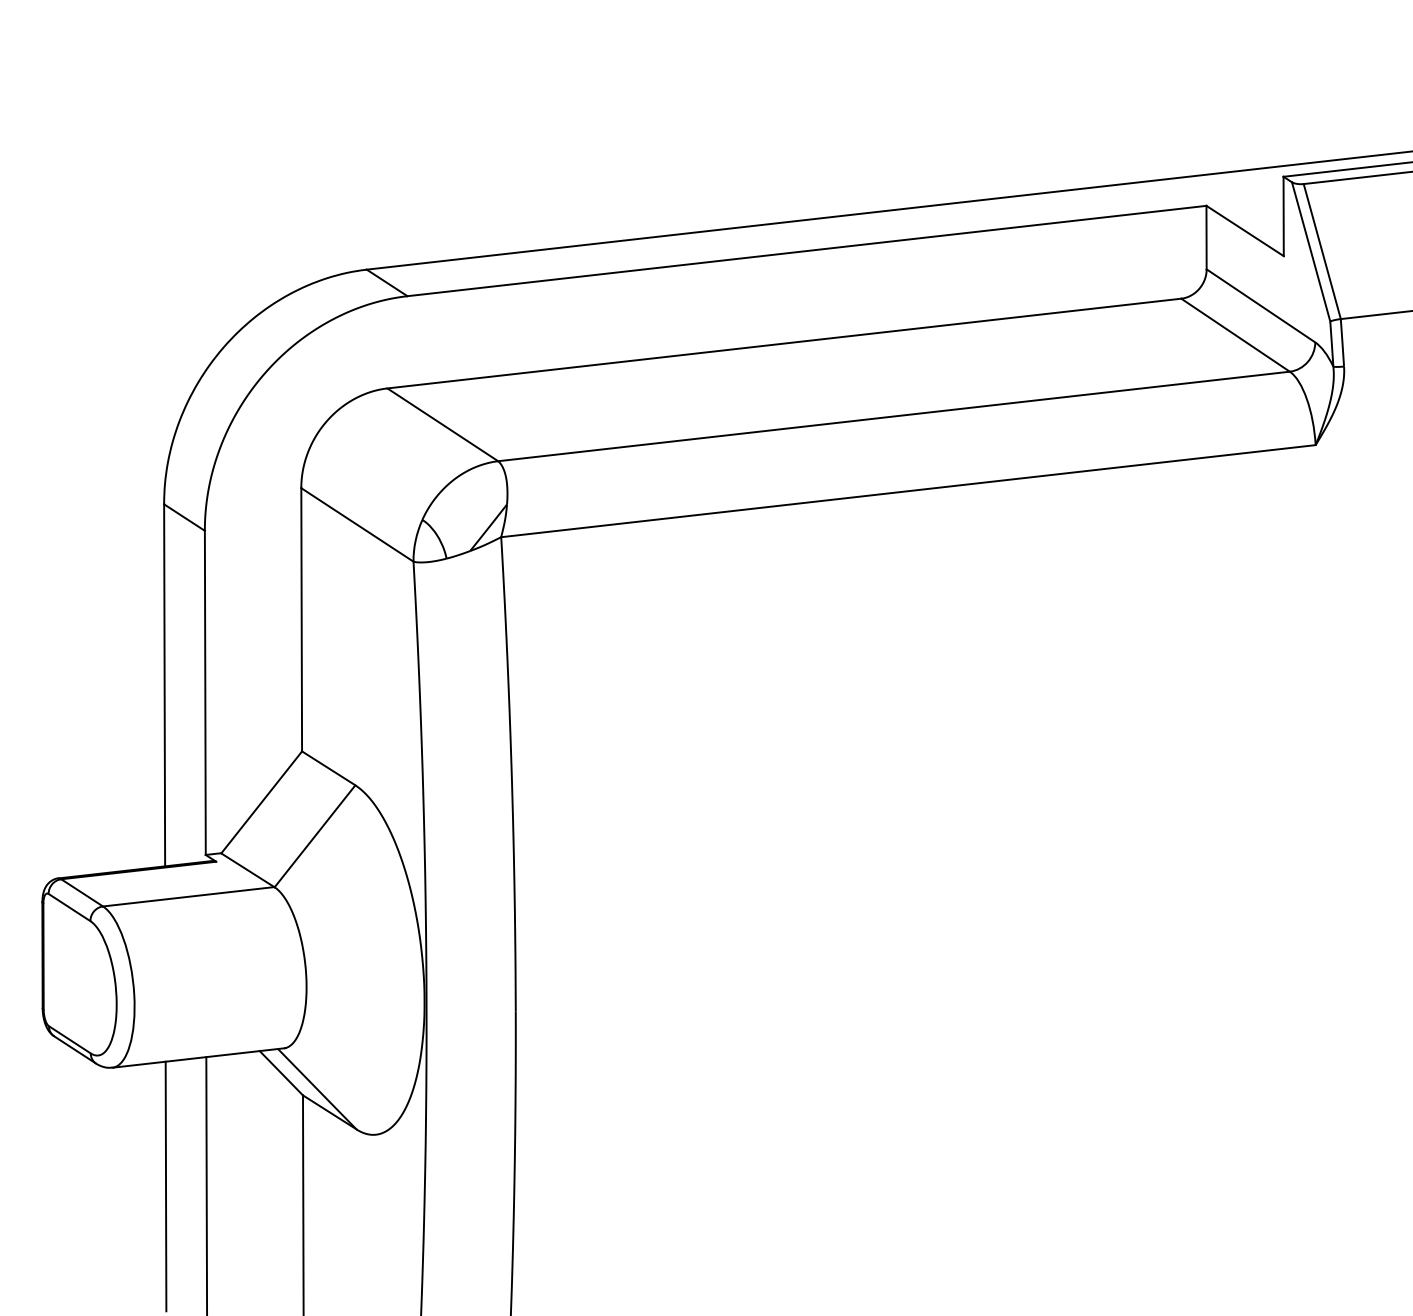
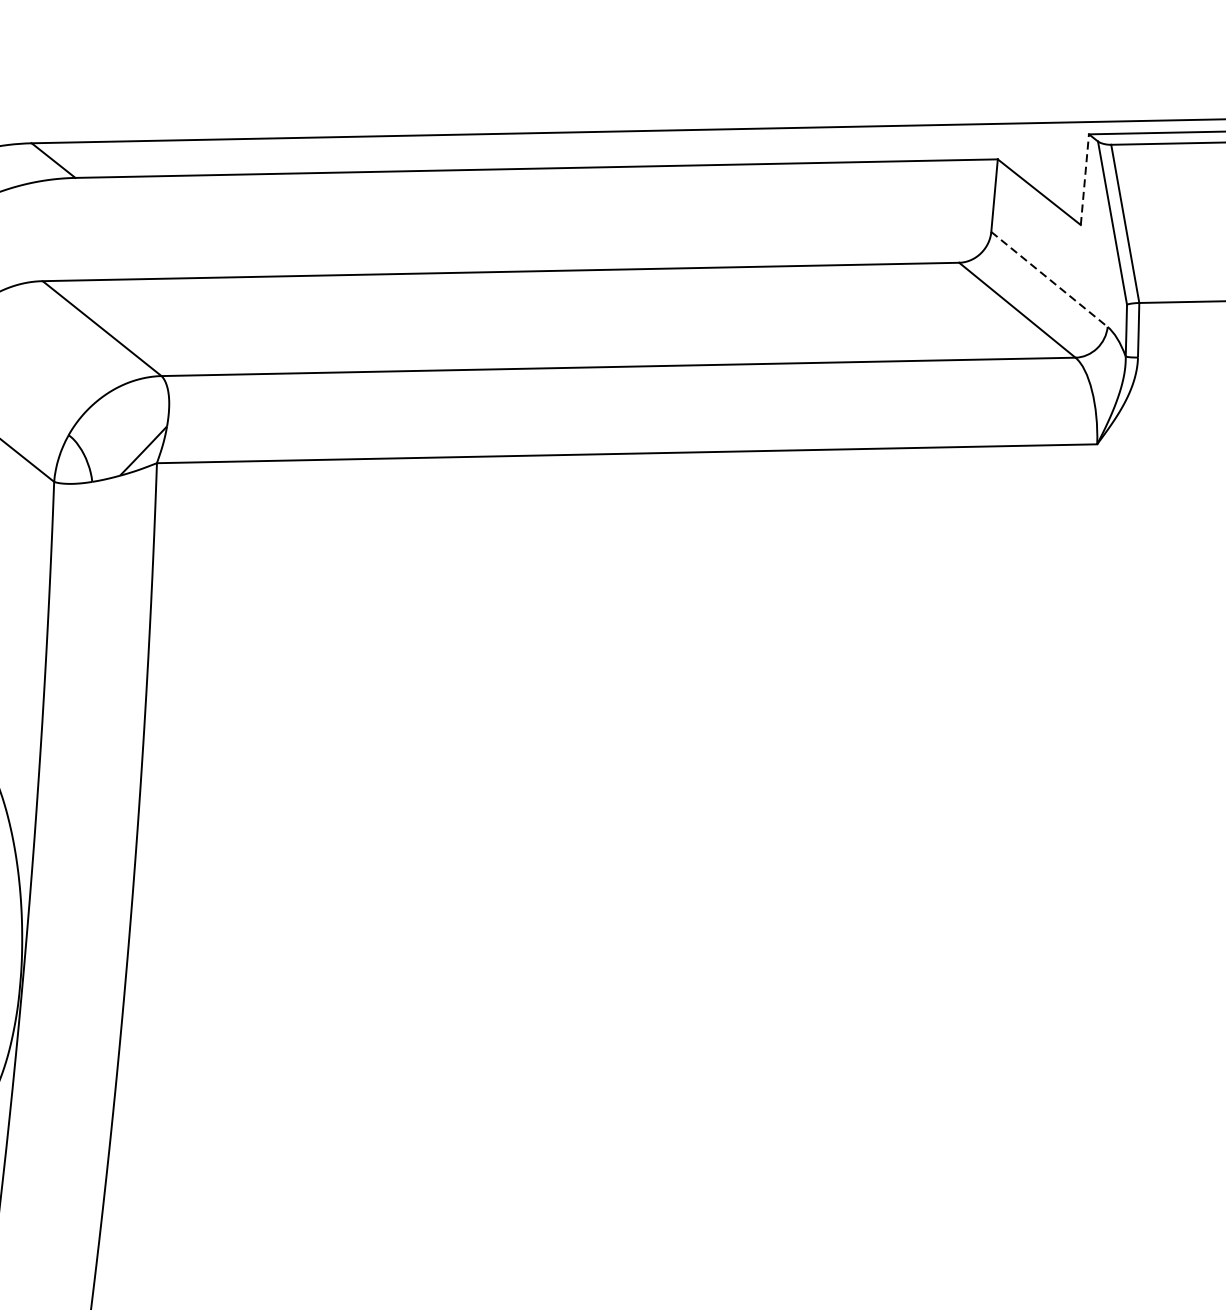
line: (1283, 216) -> (1084, 179), solid -> dashed
line: (1261, 306) -> (1050, 280), solid -> dashed

